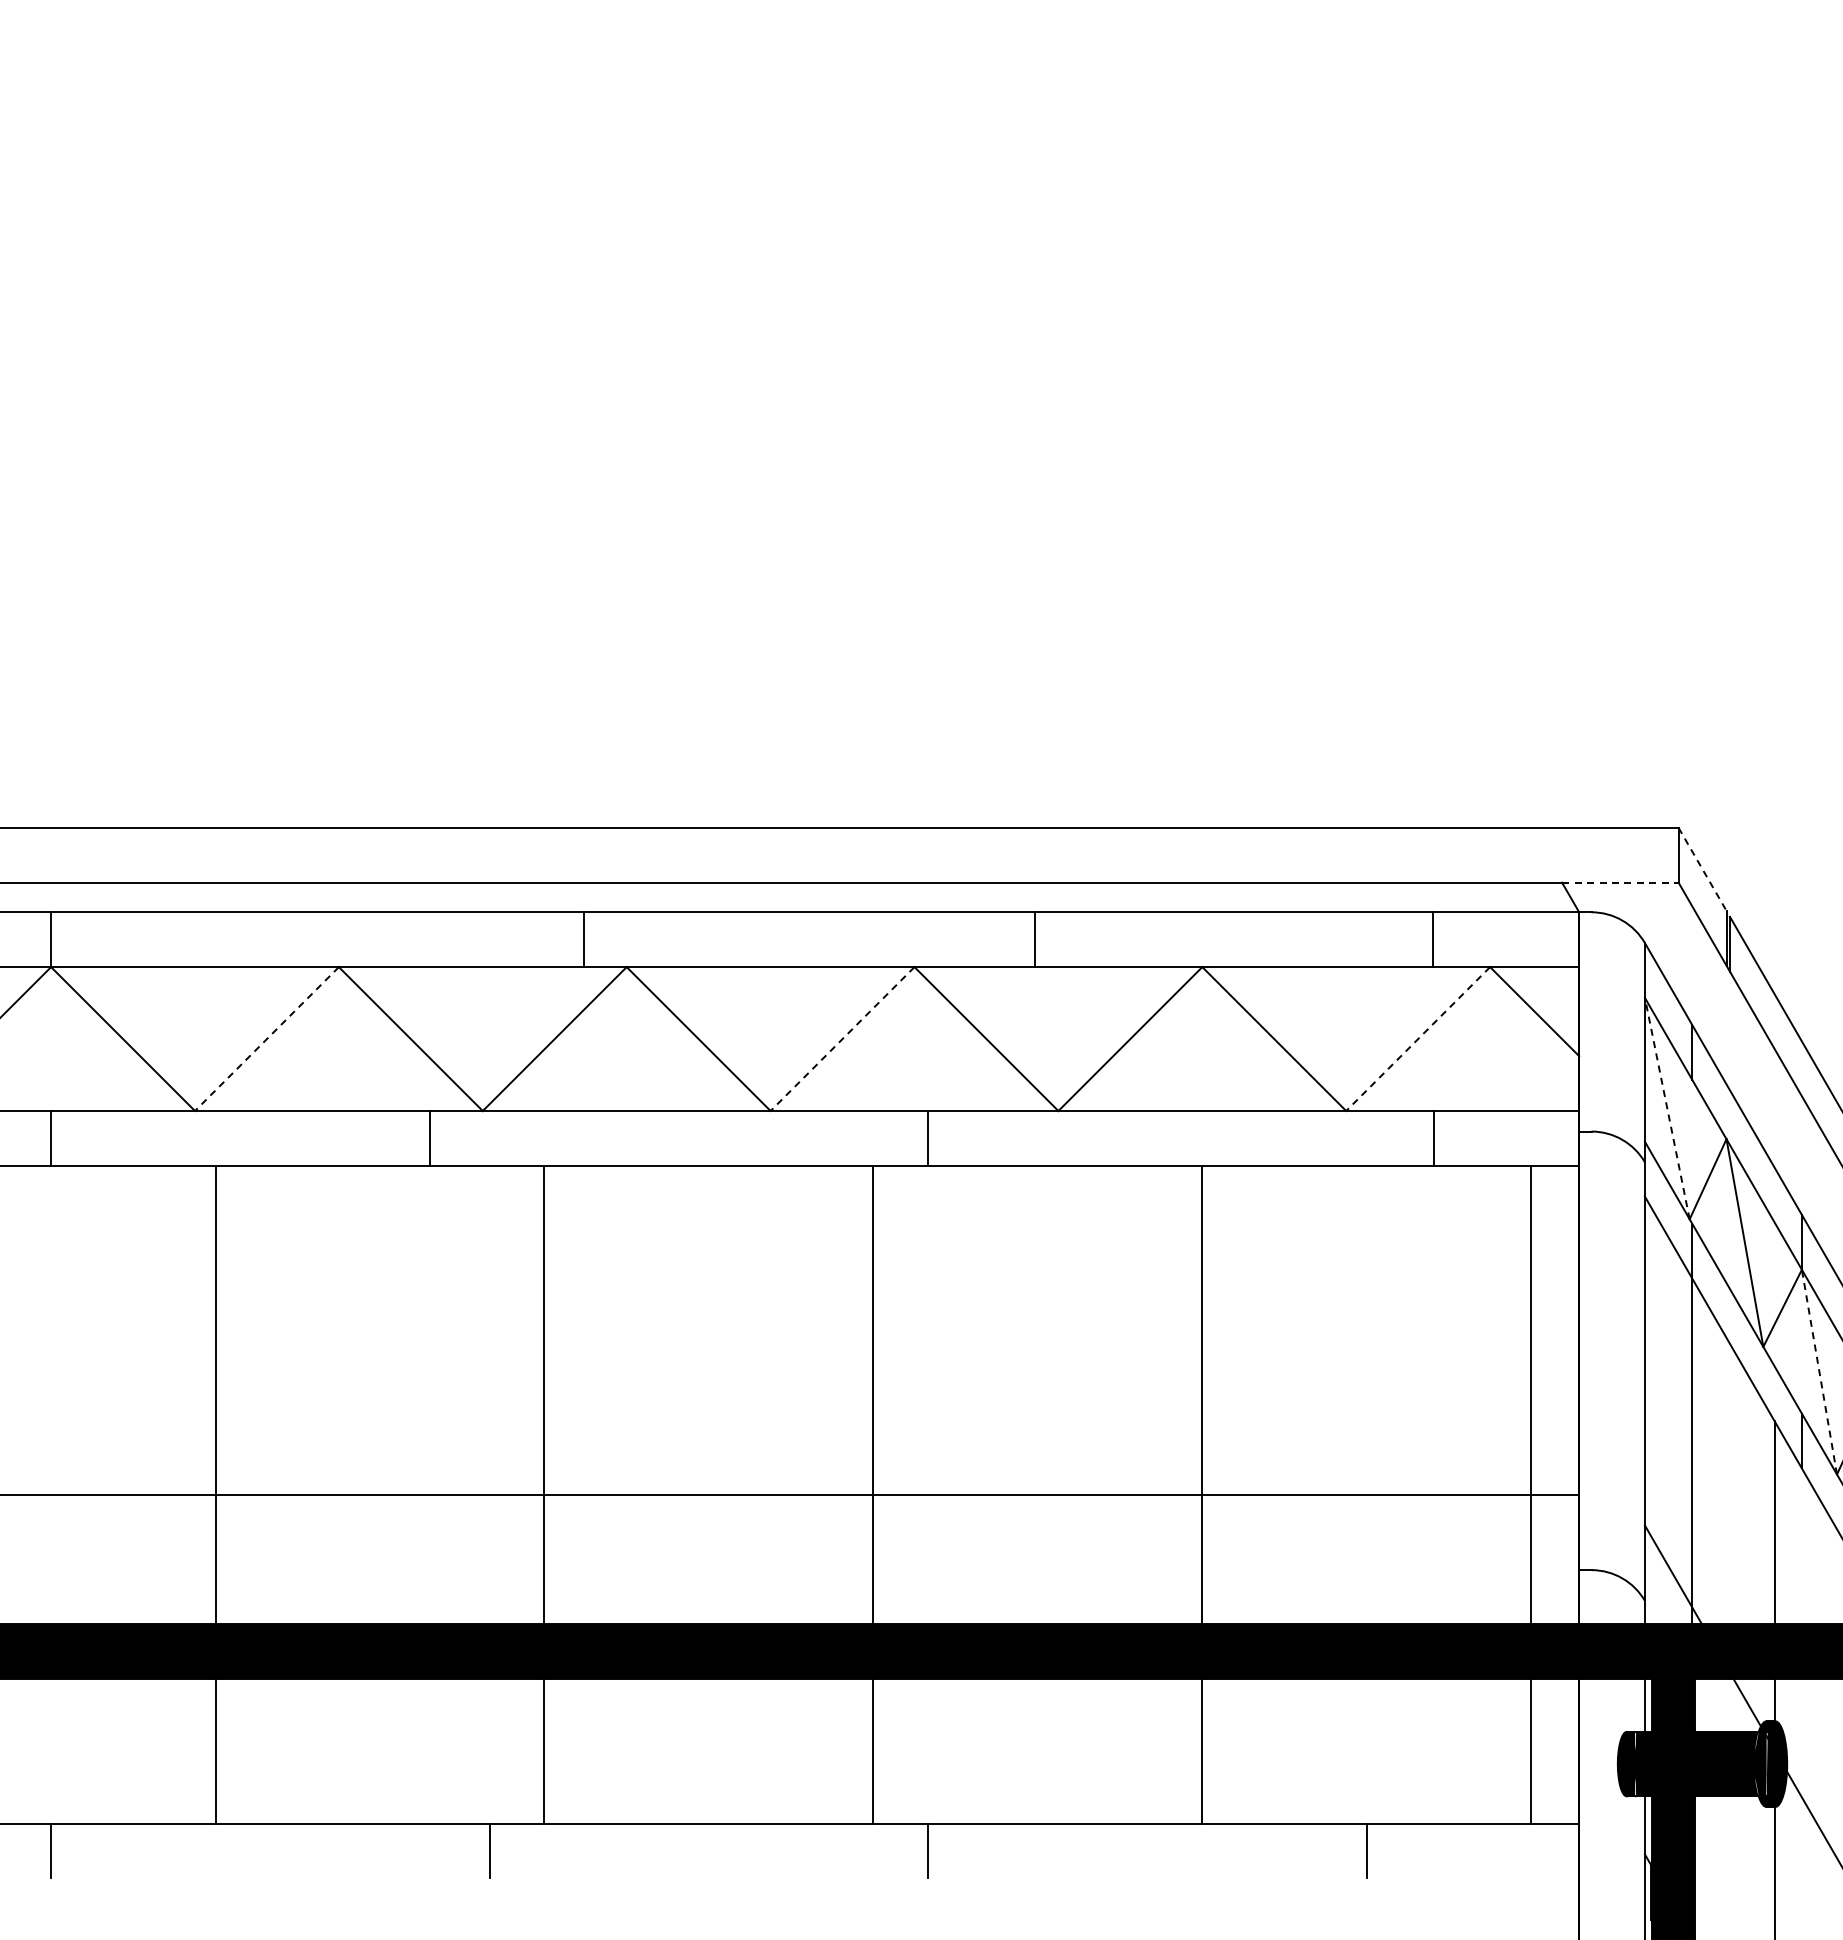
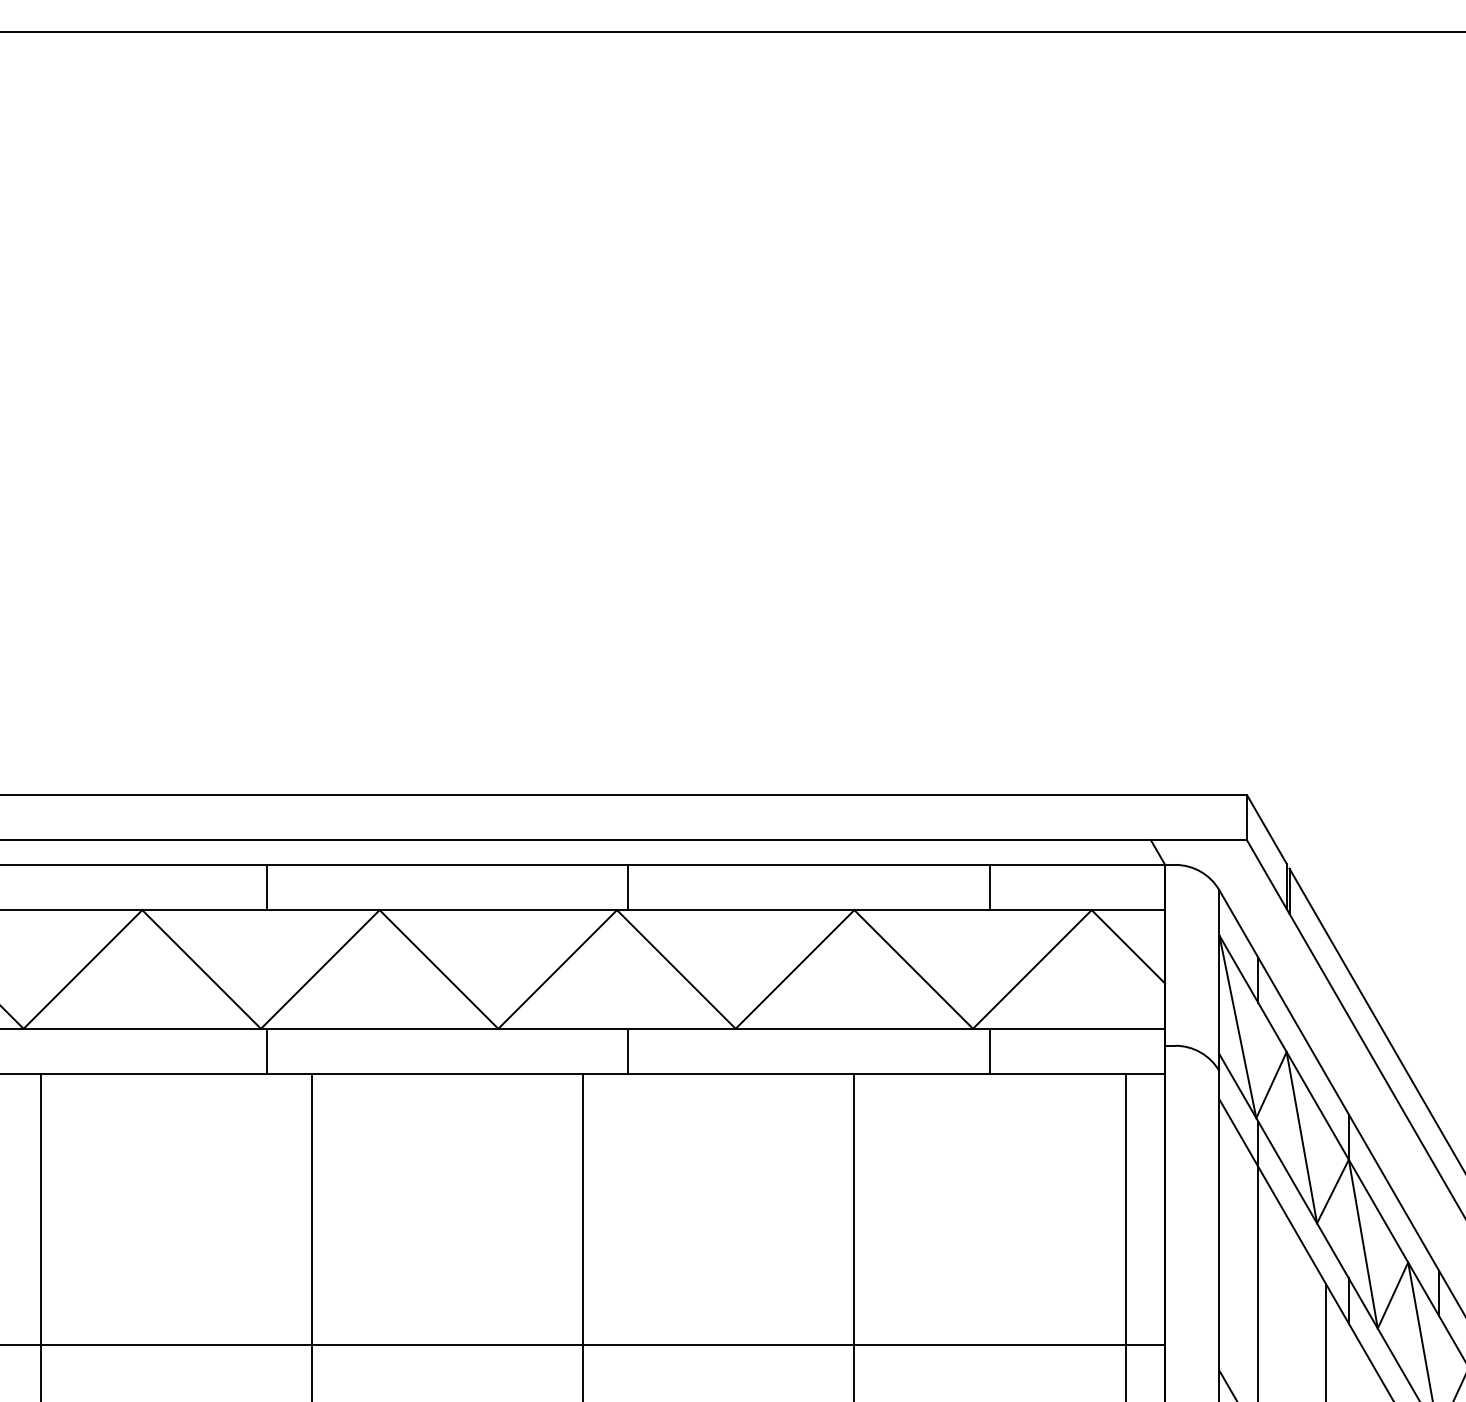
line: (1702, 869) -> (1266, 829), dashed -> solid
line: (1620, 882) -> (1199, 840), dashed -> solid
line: (583, 939) -> (266, 887), moved
line: (1035, 939) -> (628, 887), moved
line: (1432, 939) -> (989, 887), moved
line: (266, 1039) -> (82, 969), dashed -> solid
line: (842, 1039) -> (557, 969), dashed -> solid
line: (1418, 1039) -> (1032, 969), dashed -> solid
line: (1667, 1108) -> (1238, 1026), dashed -> solid
line: (429, 1138) -> (266, 1051), moved
line: (1433, 1138) -> (989, 1051), moved
line: (1819, 1372) -> (1363, 1244), dashed -> solid

